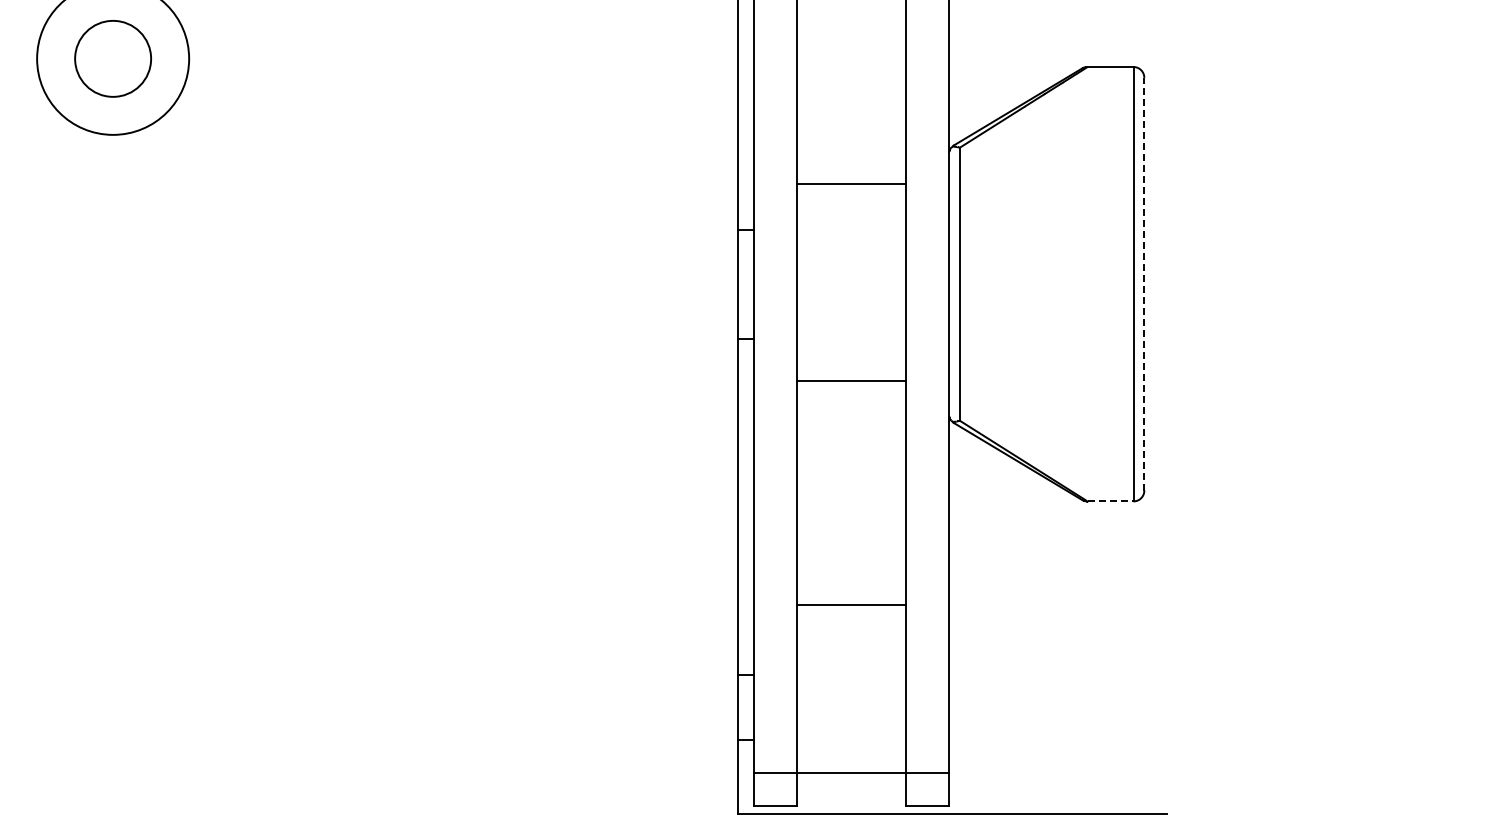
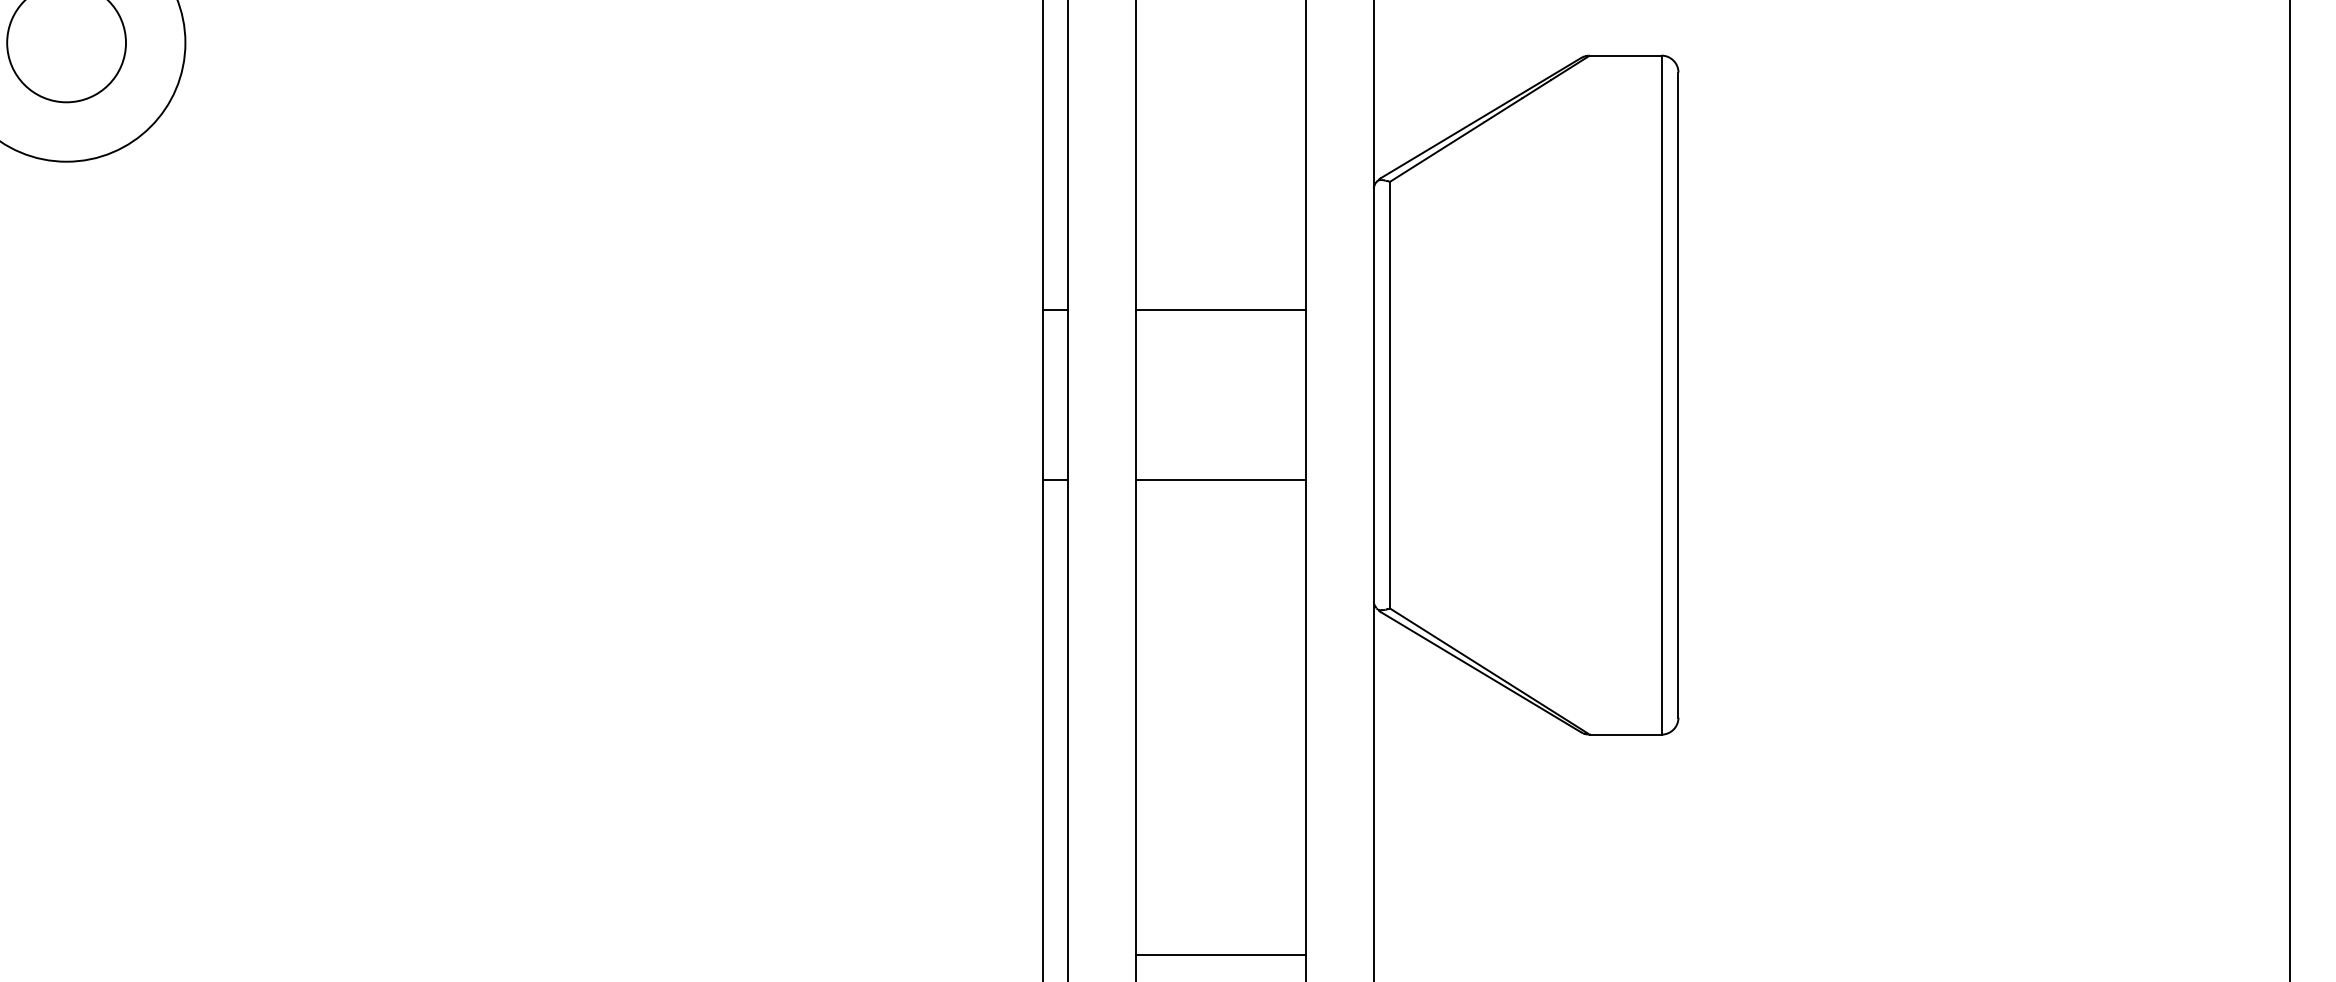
line: (851, 183) -> (1220, 309), moved
line: (1144, 283) -> (1678, 394), dashed -> solid
line: (851, 380) -> (1220, 479), moved
line: (1110, 501) -> (1625, 734), dashed -> solid
line: (851, 604) -> (1220, 955), moved

